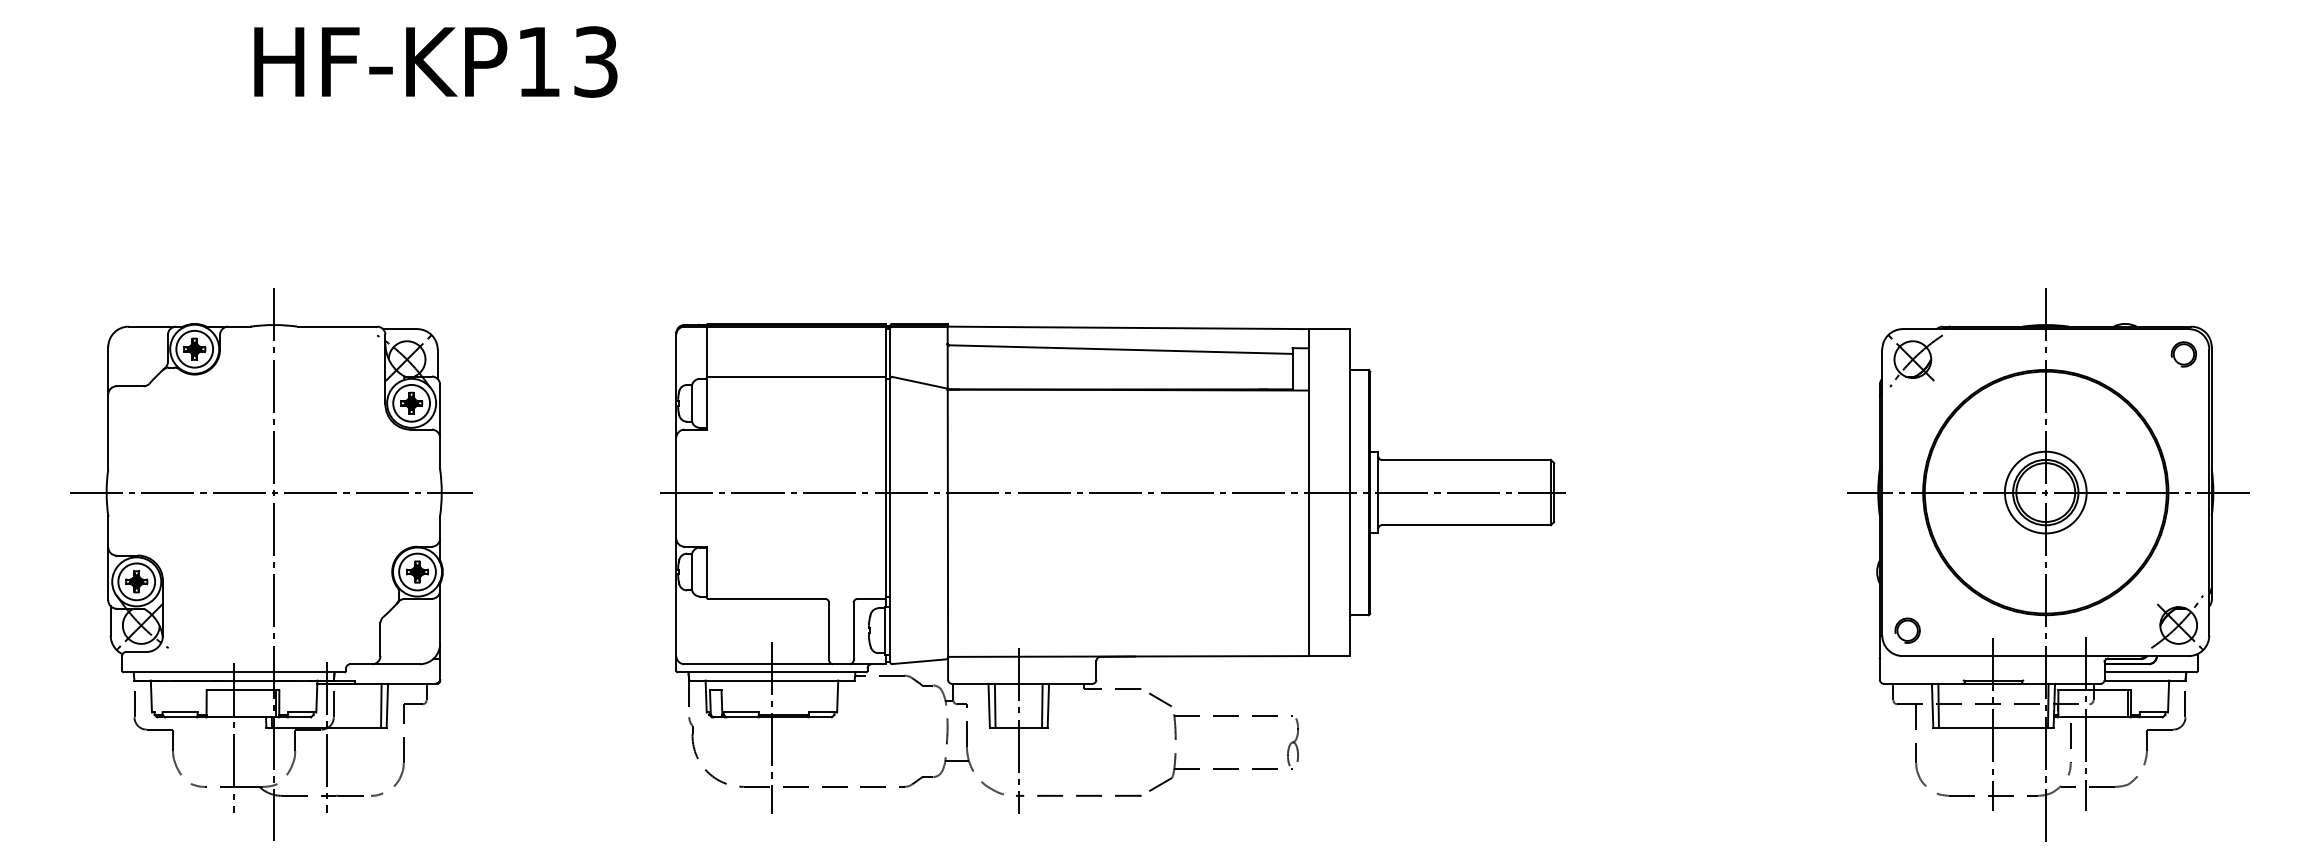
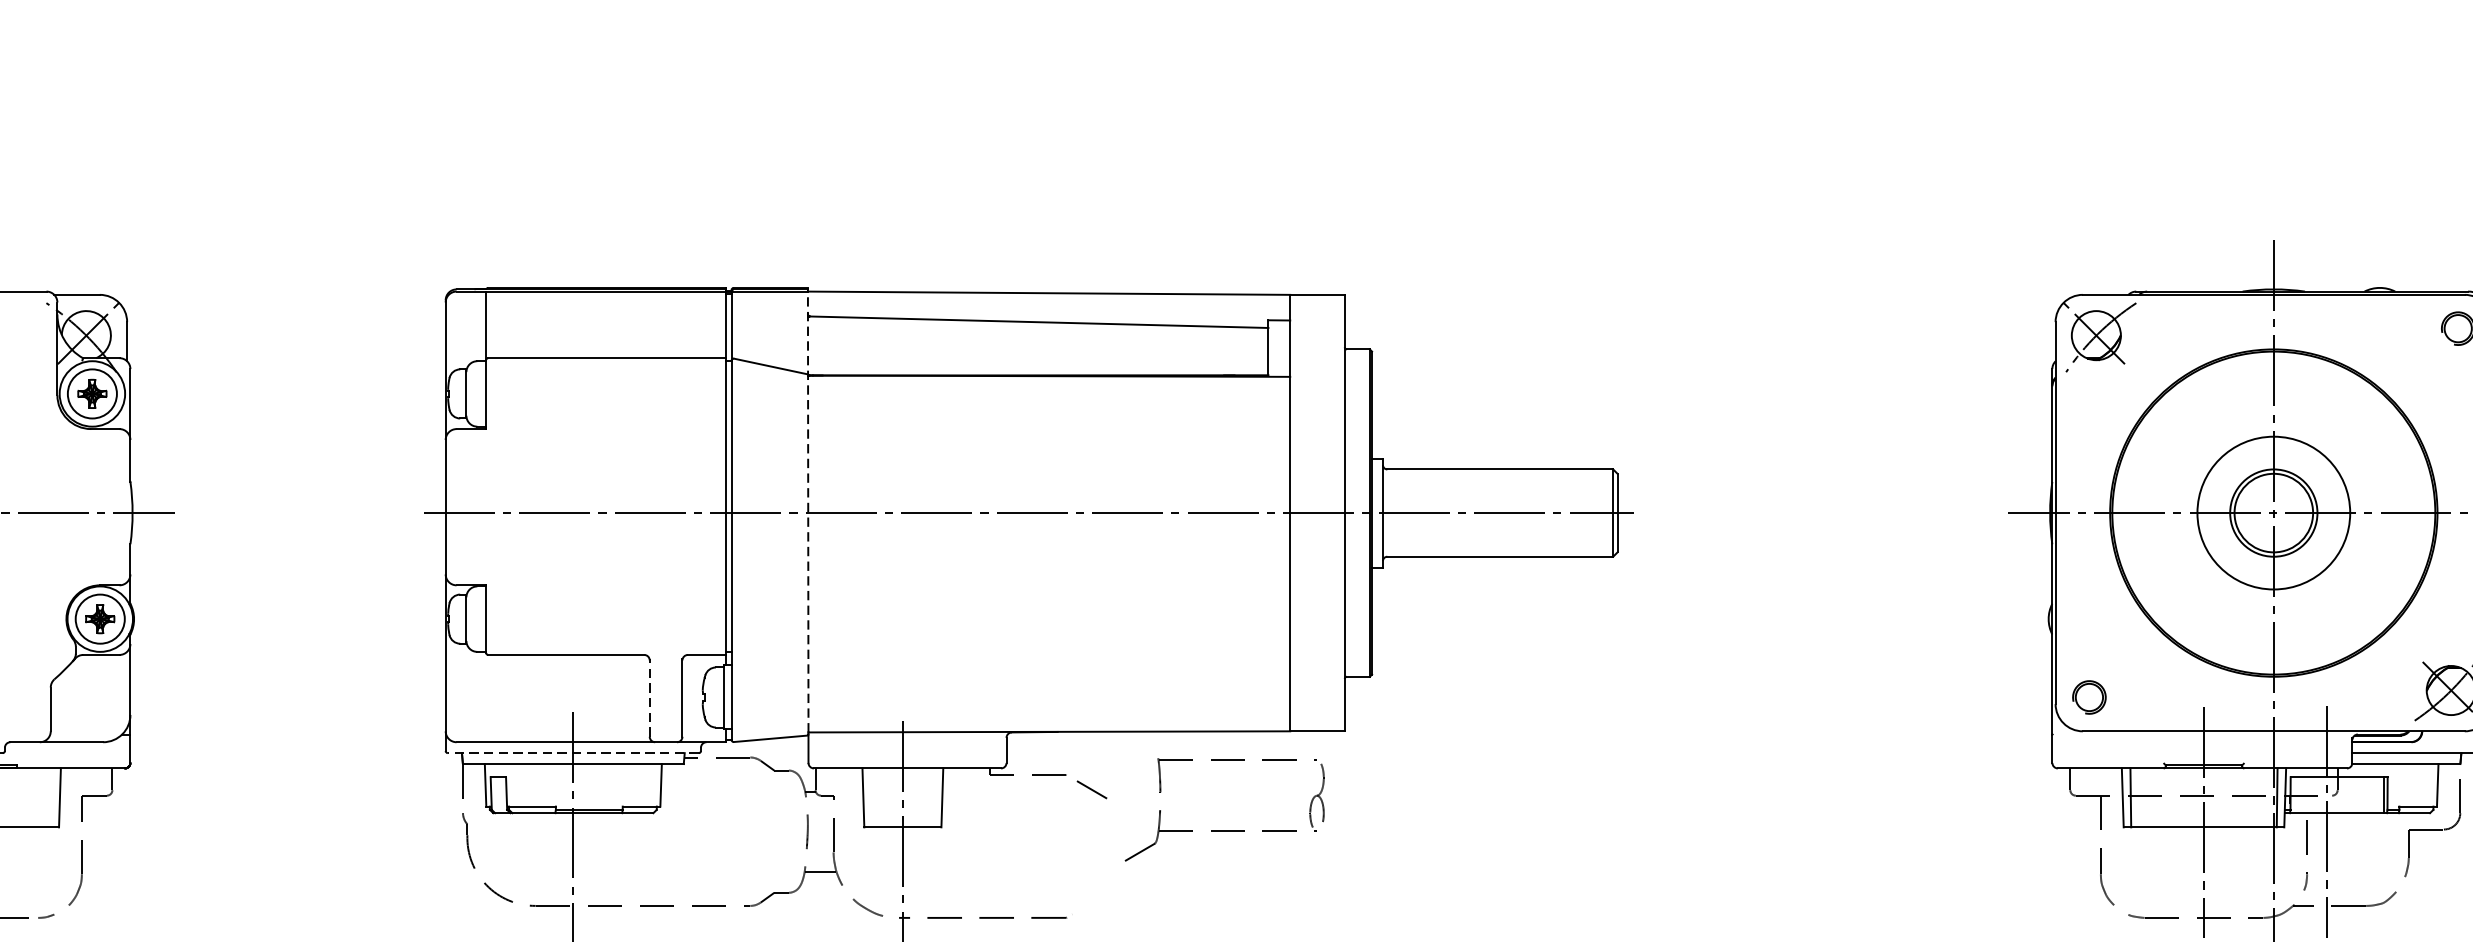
line: (947, 489) -> (807, 508), solid -> dashed
circle: (2045, 492) -> (2273, 512), size x1.4
line: (829, 631) -> (650, 698), solid -> dashed
line: (771, 672) -> (572, 753), solid -> dashed
line: (381, 705) -> (52, 797), removed
line: (994, 705) -> (870, 797), removed
line: (1042, 705) -> (934, 797), removed
part: (1223, 768) -> (1224, 830), moved

